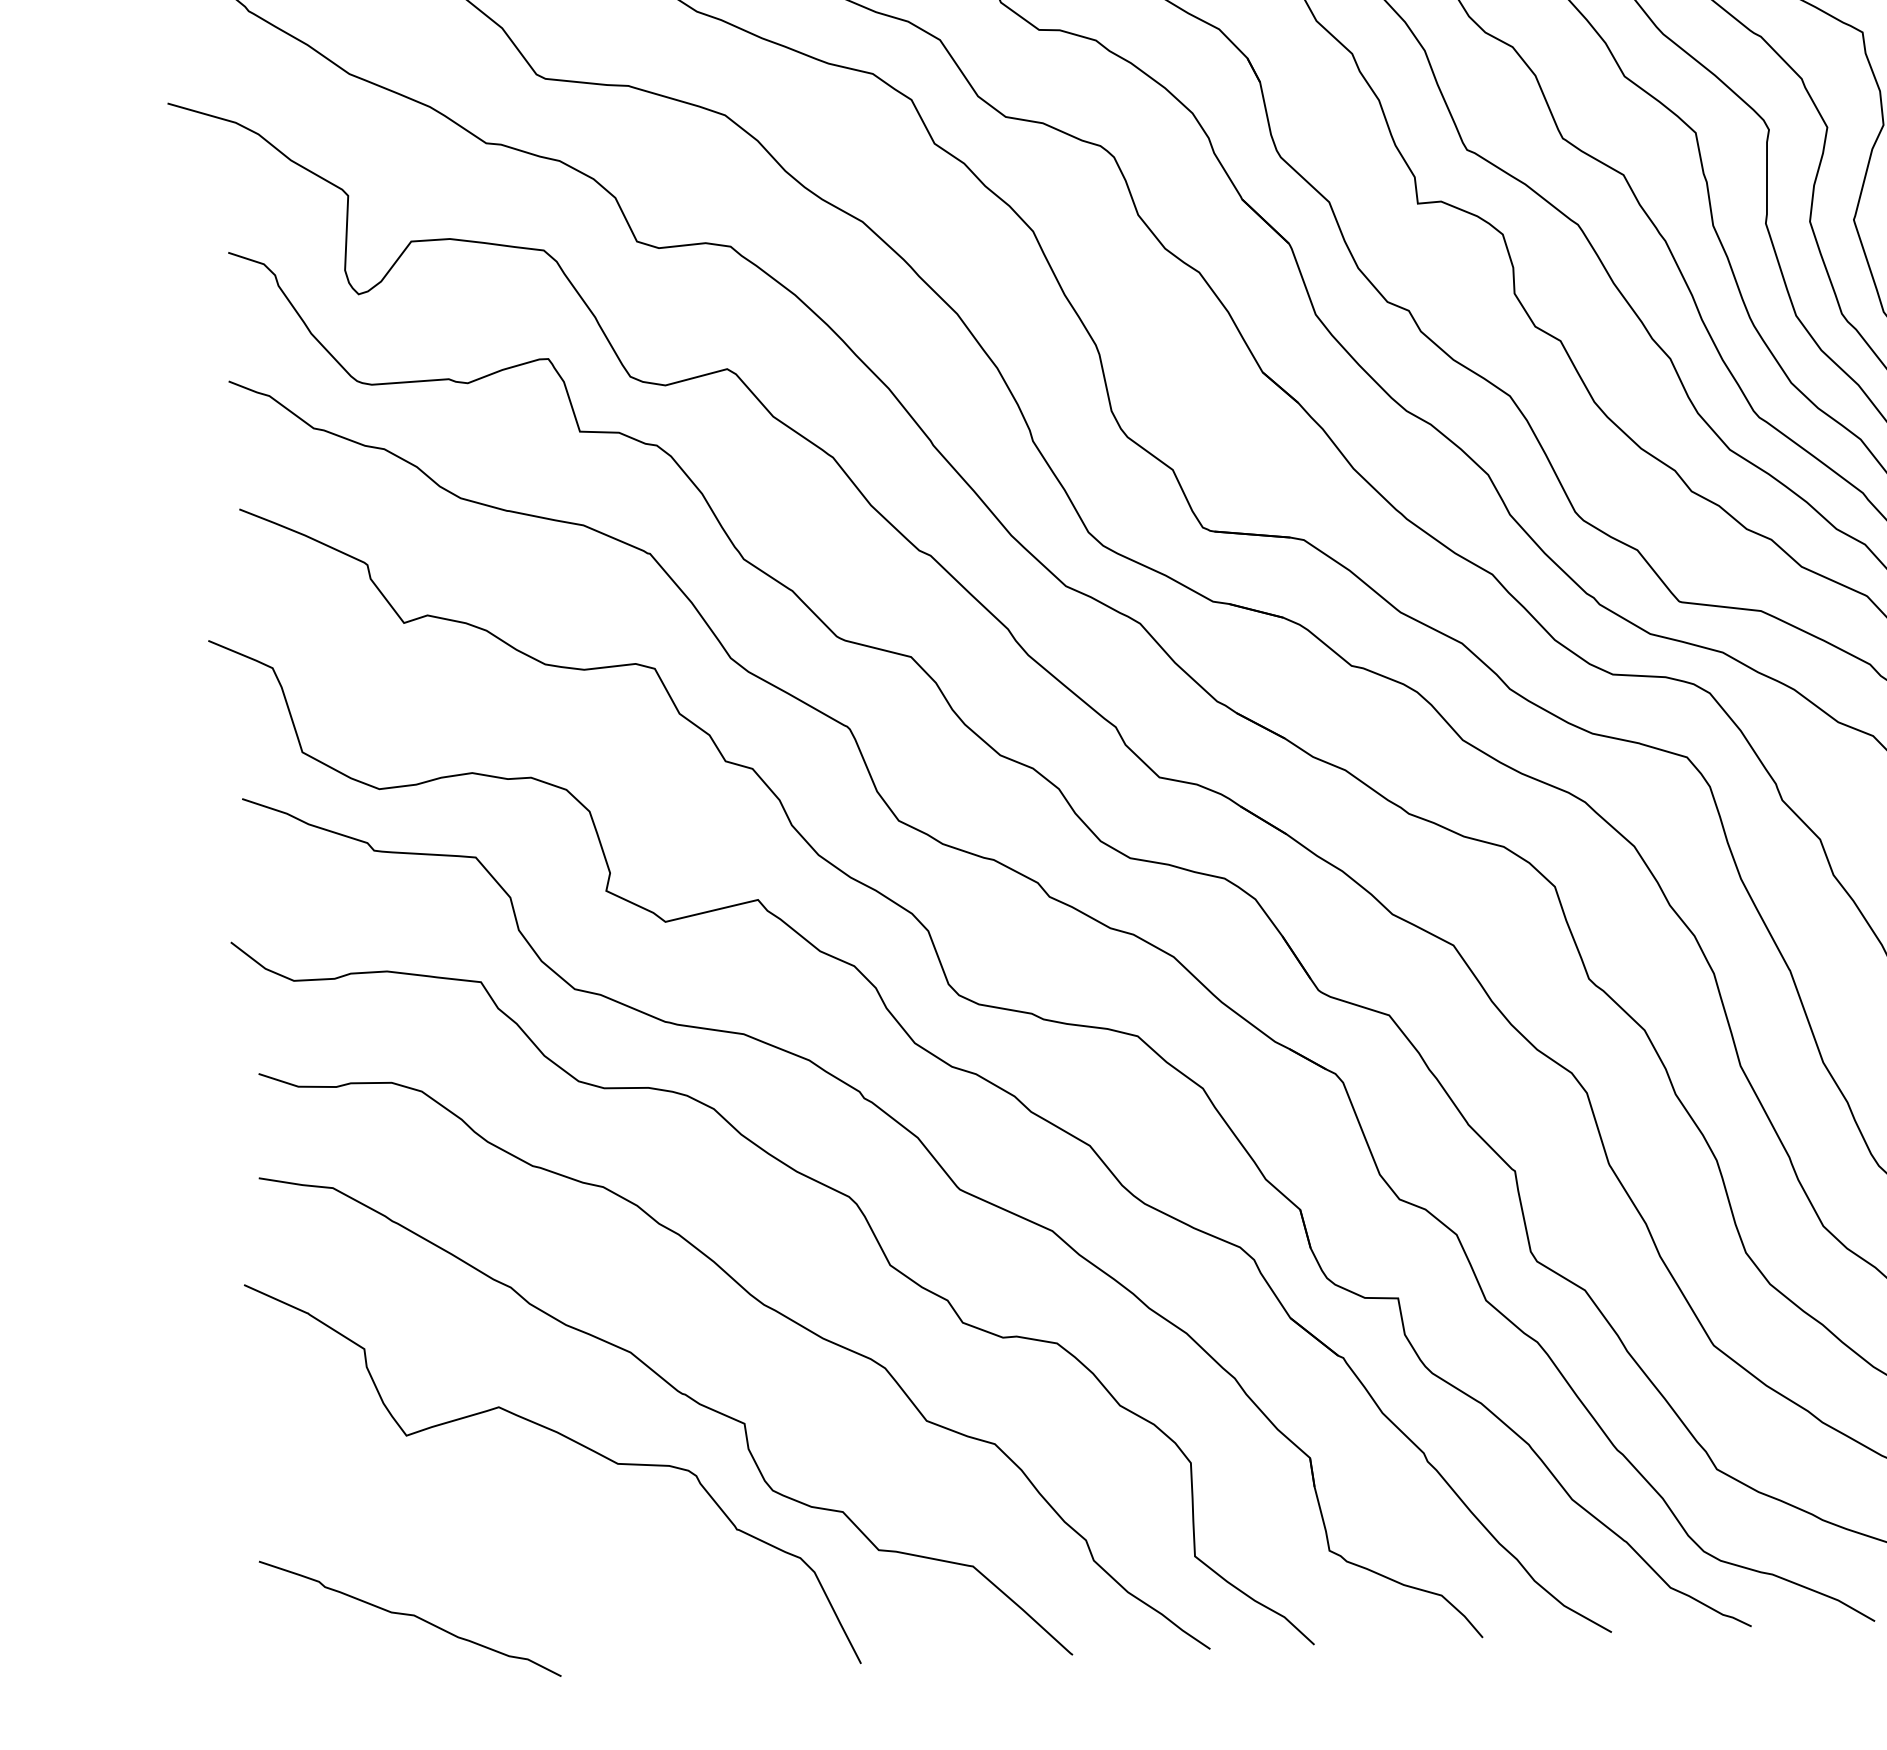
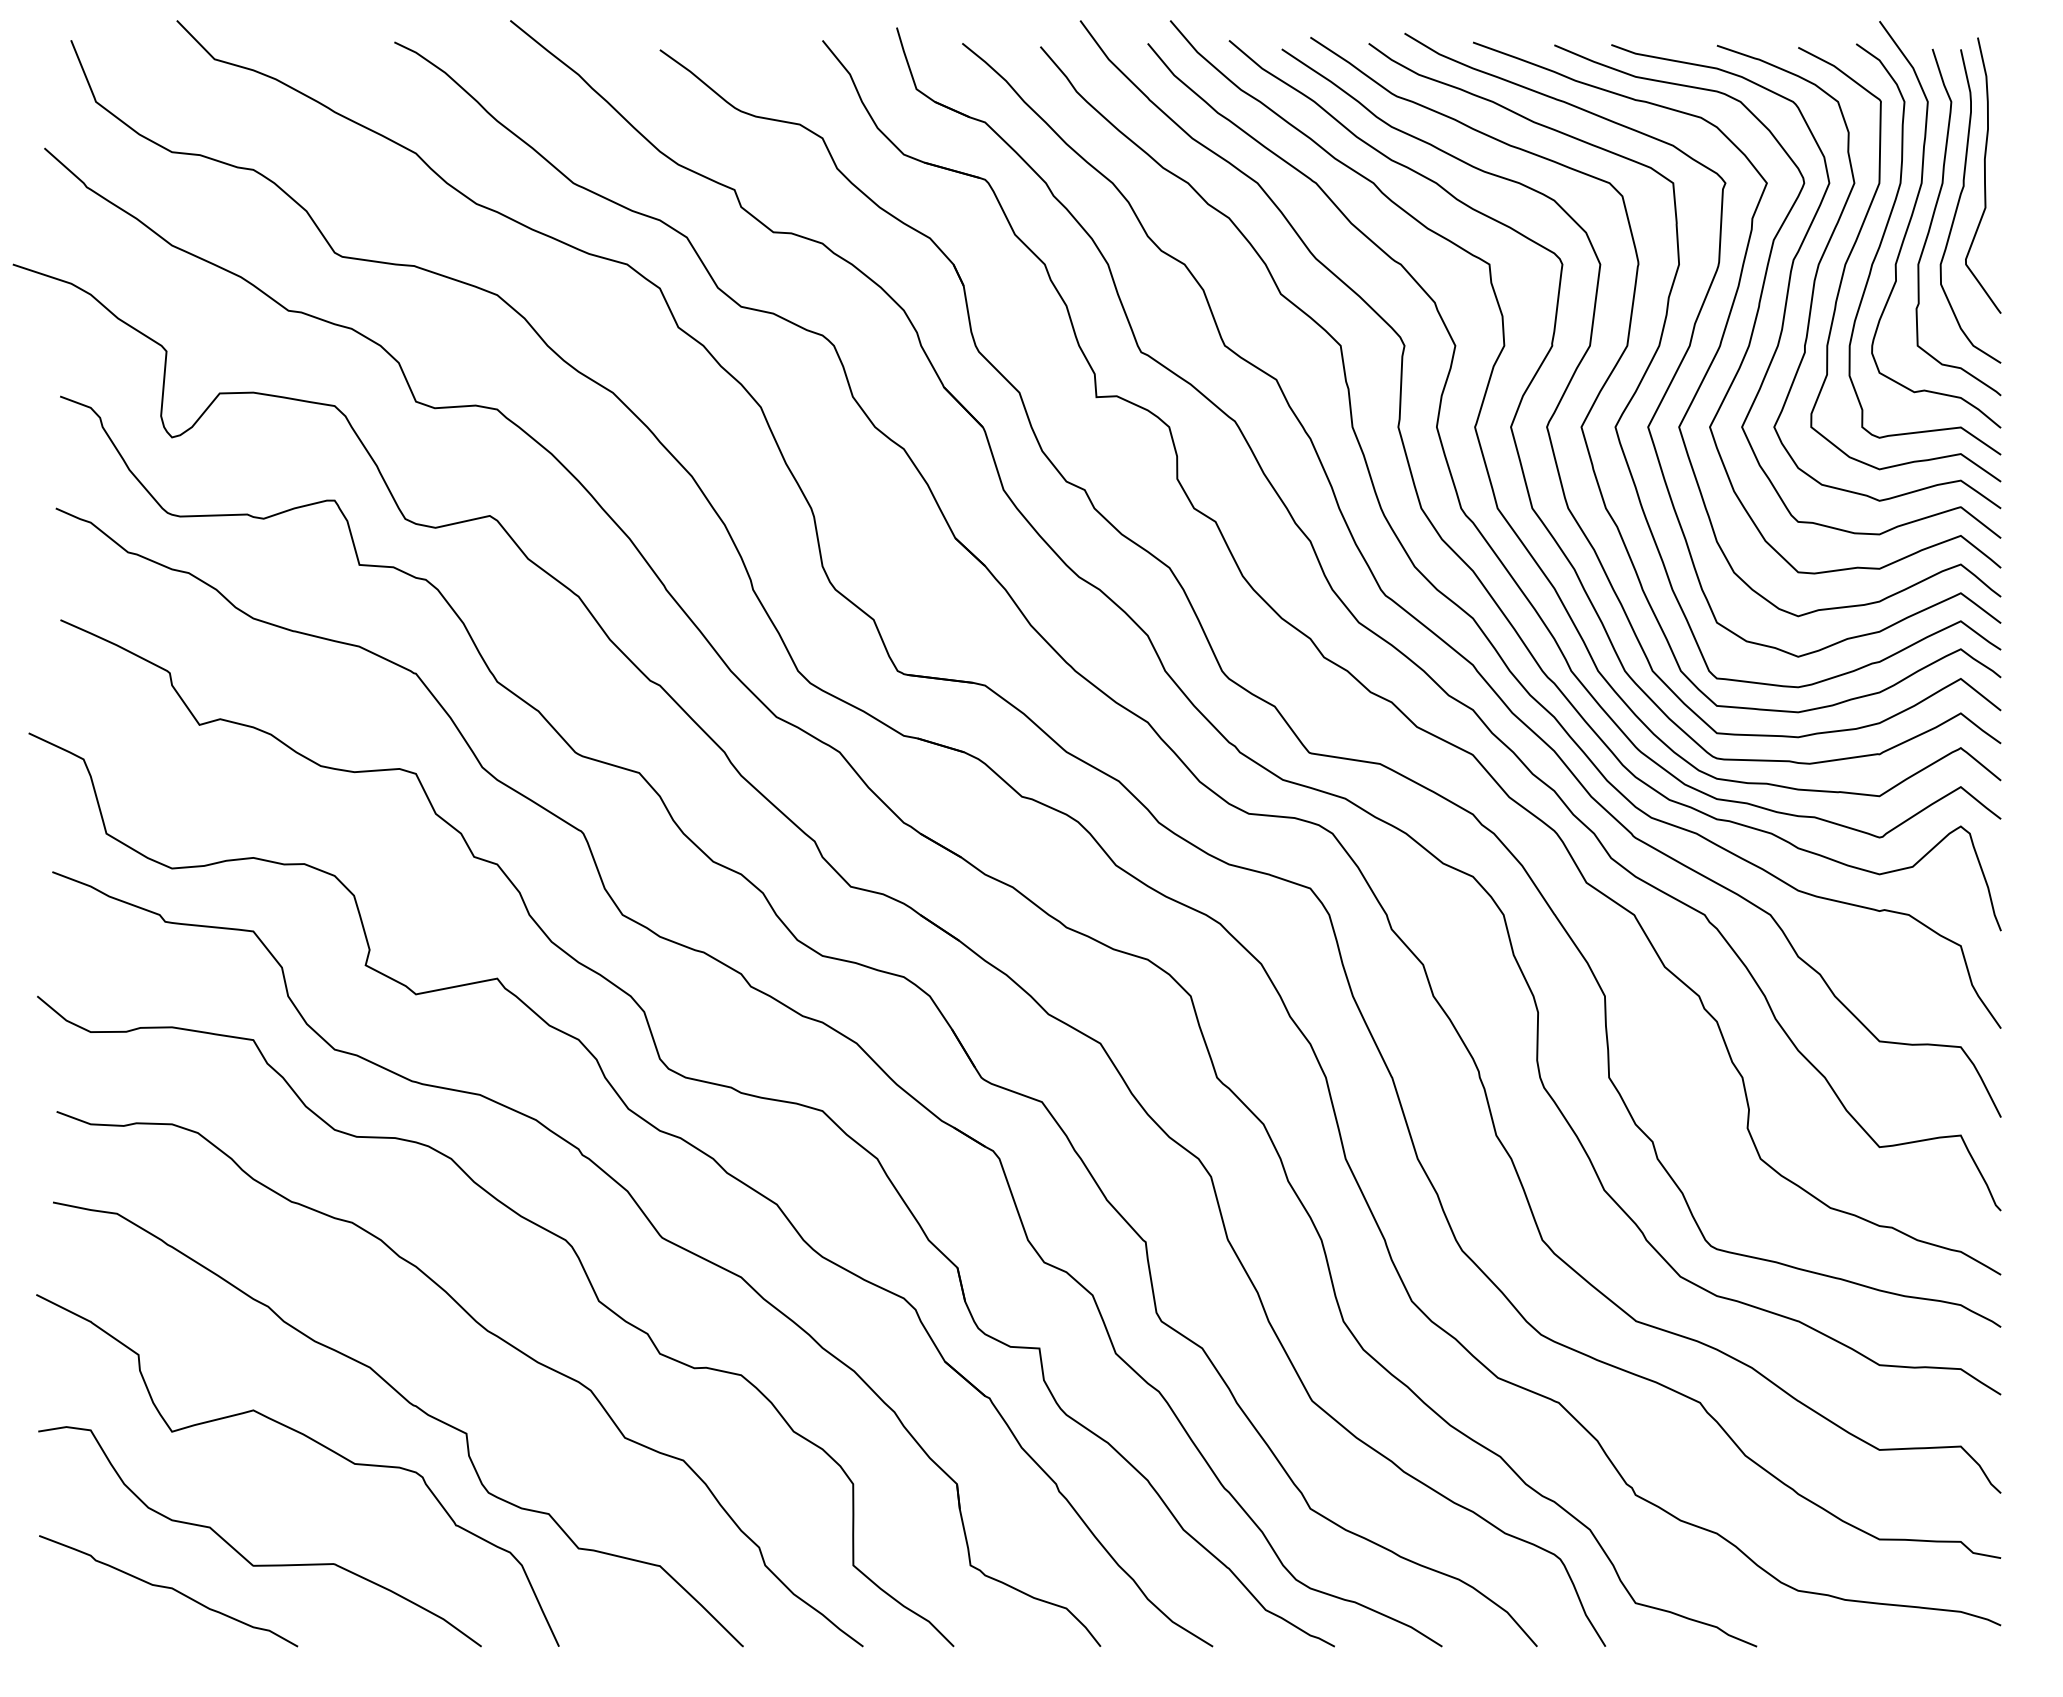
curve: (494, 1574) -> (243, 1555), added

